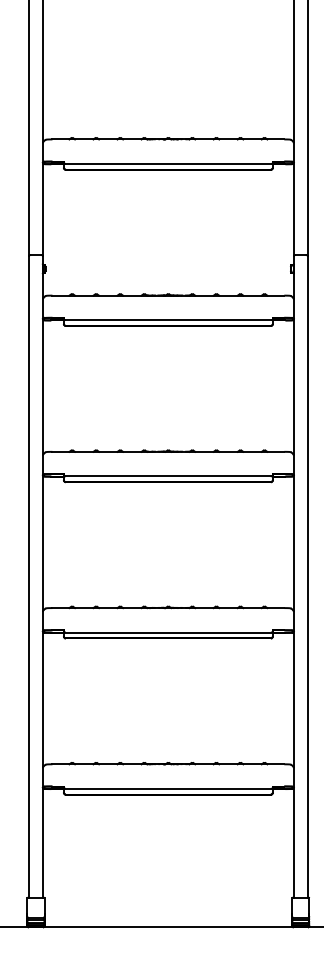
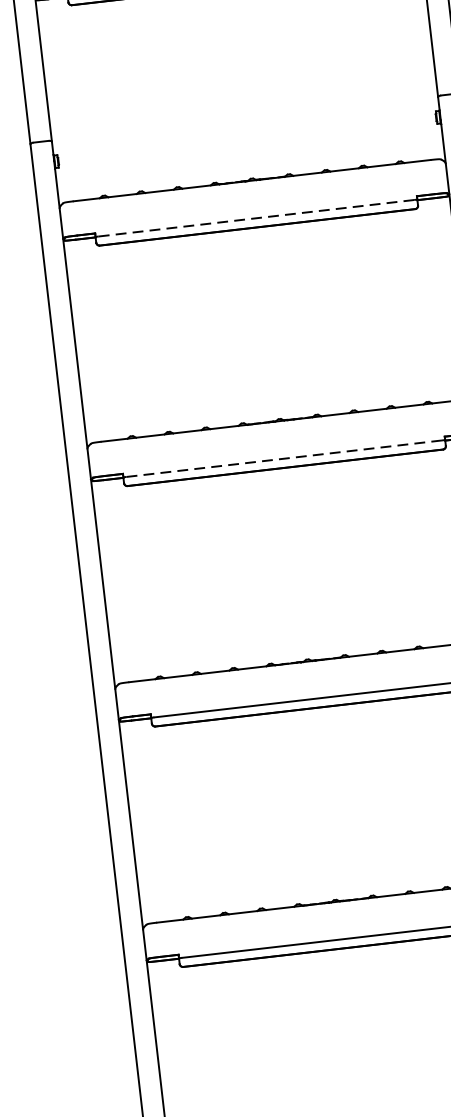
line: (168, 320) -> (256, 218), solid -> dashed
line: (168, 476) -> (284, 459), solid -> dashed

